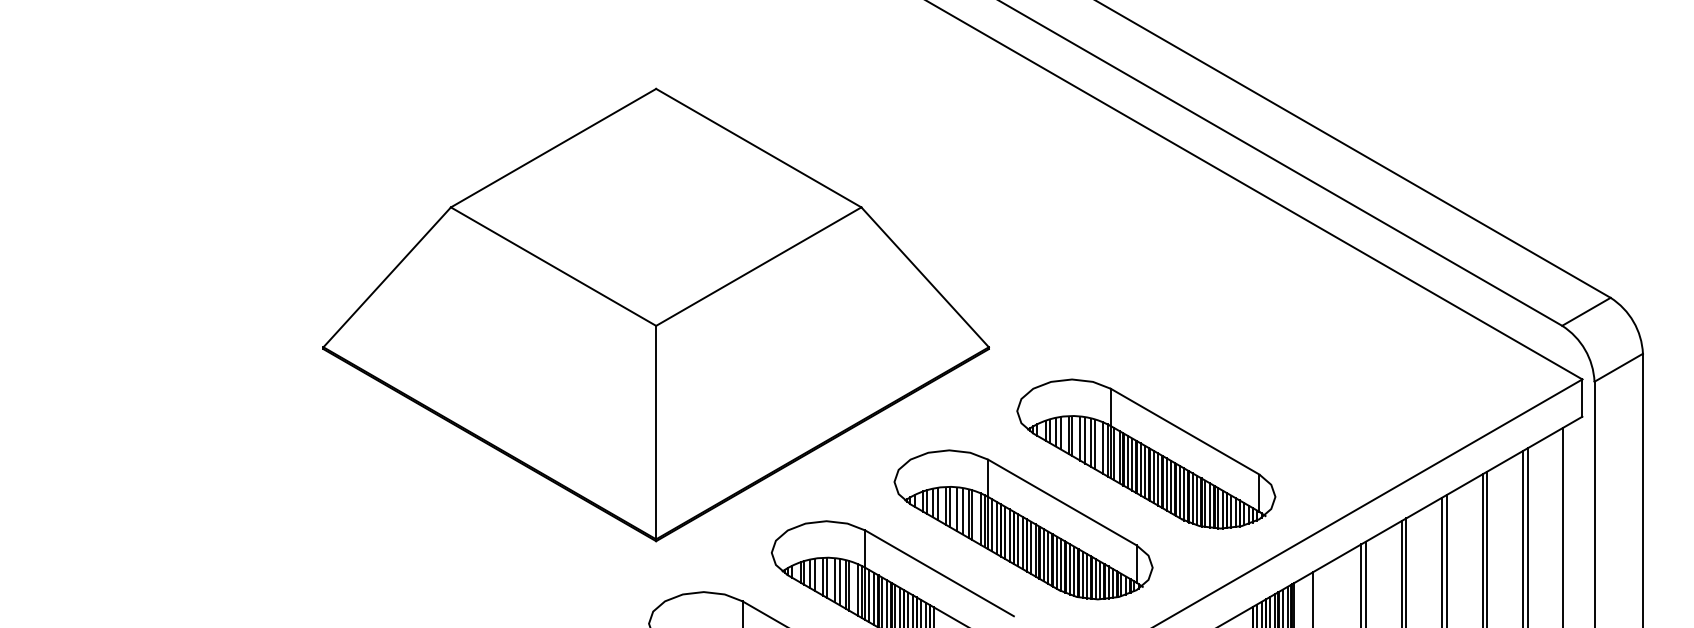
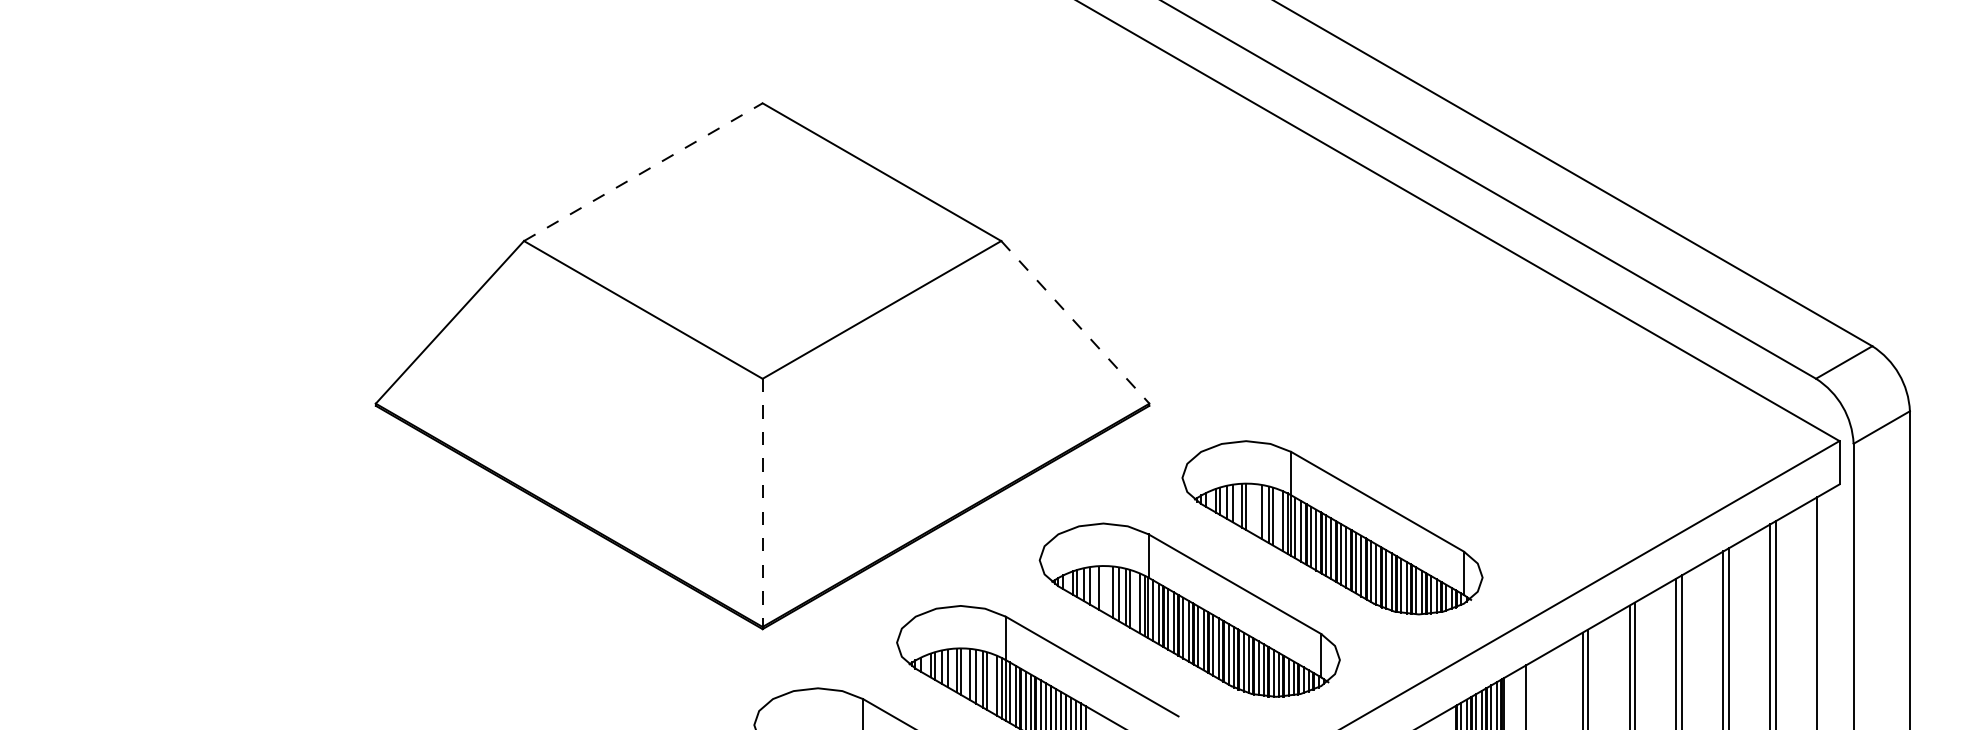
line: (553, 148) -> (643, 172), solid -> dashed
line: (925, 277) -> (1075, 322), solid -> dashed
line: (656, 433) -> (762, 503), solid -> dashed
line: (1080, 438) -> (1255, 509), removed
line: (949, 507) -> (1103, 589), removed

